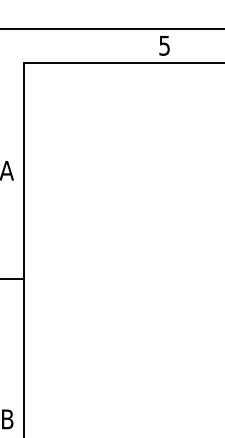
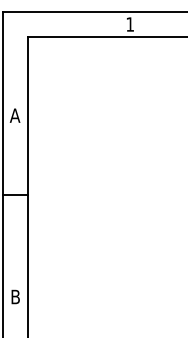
text: (163, 45) -> (129, 24), 5 -> 1

